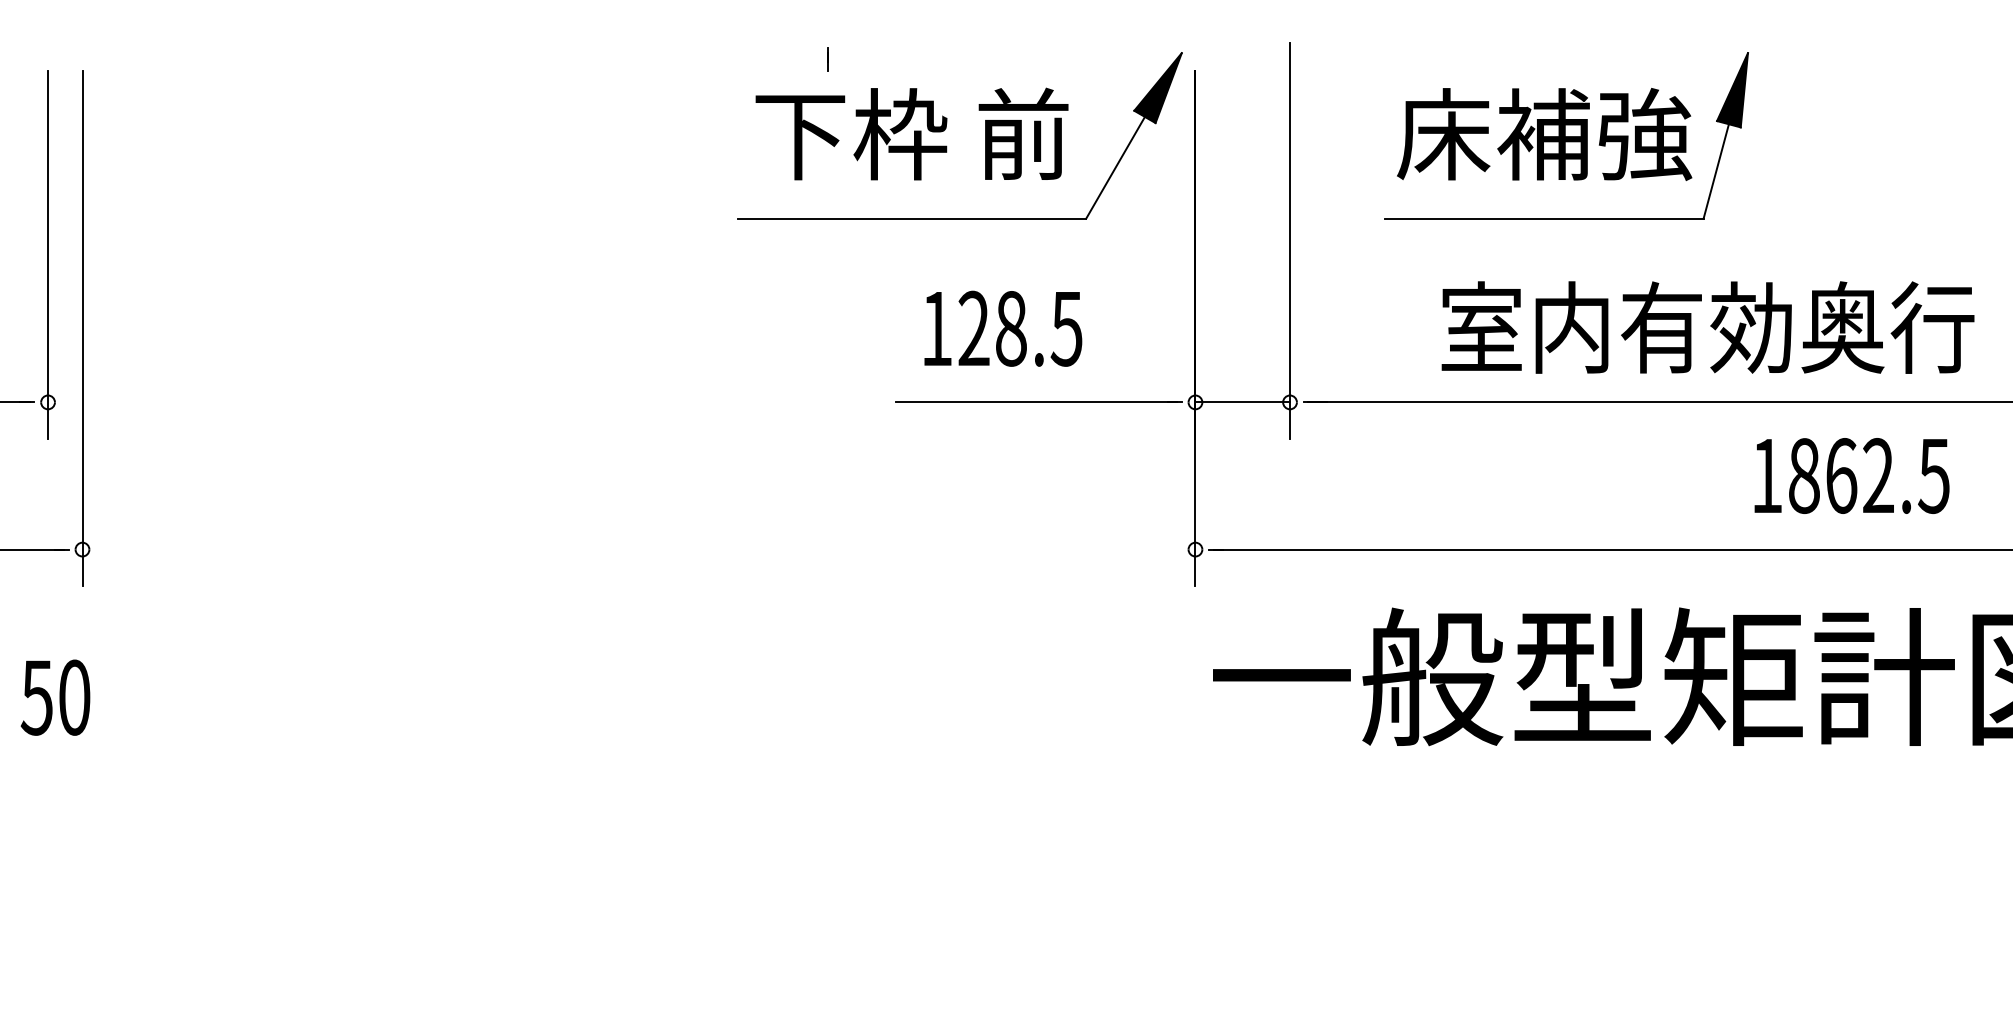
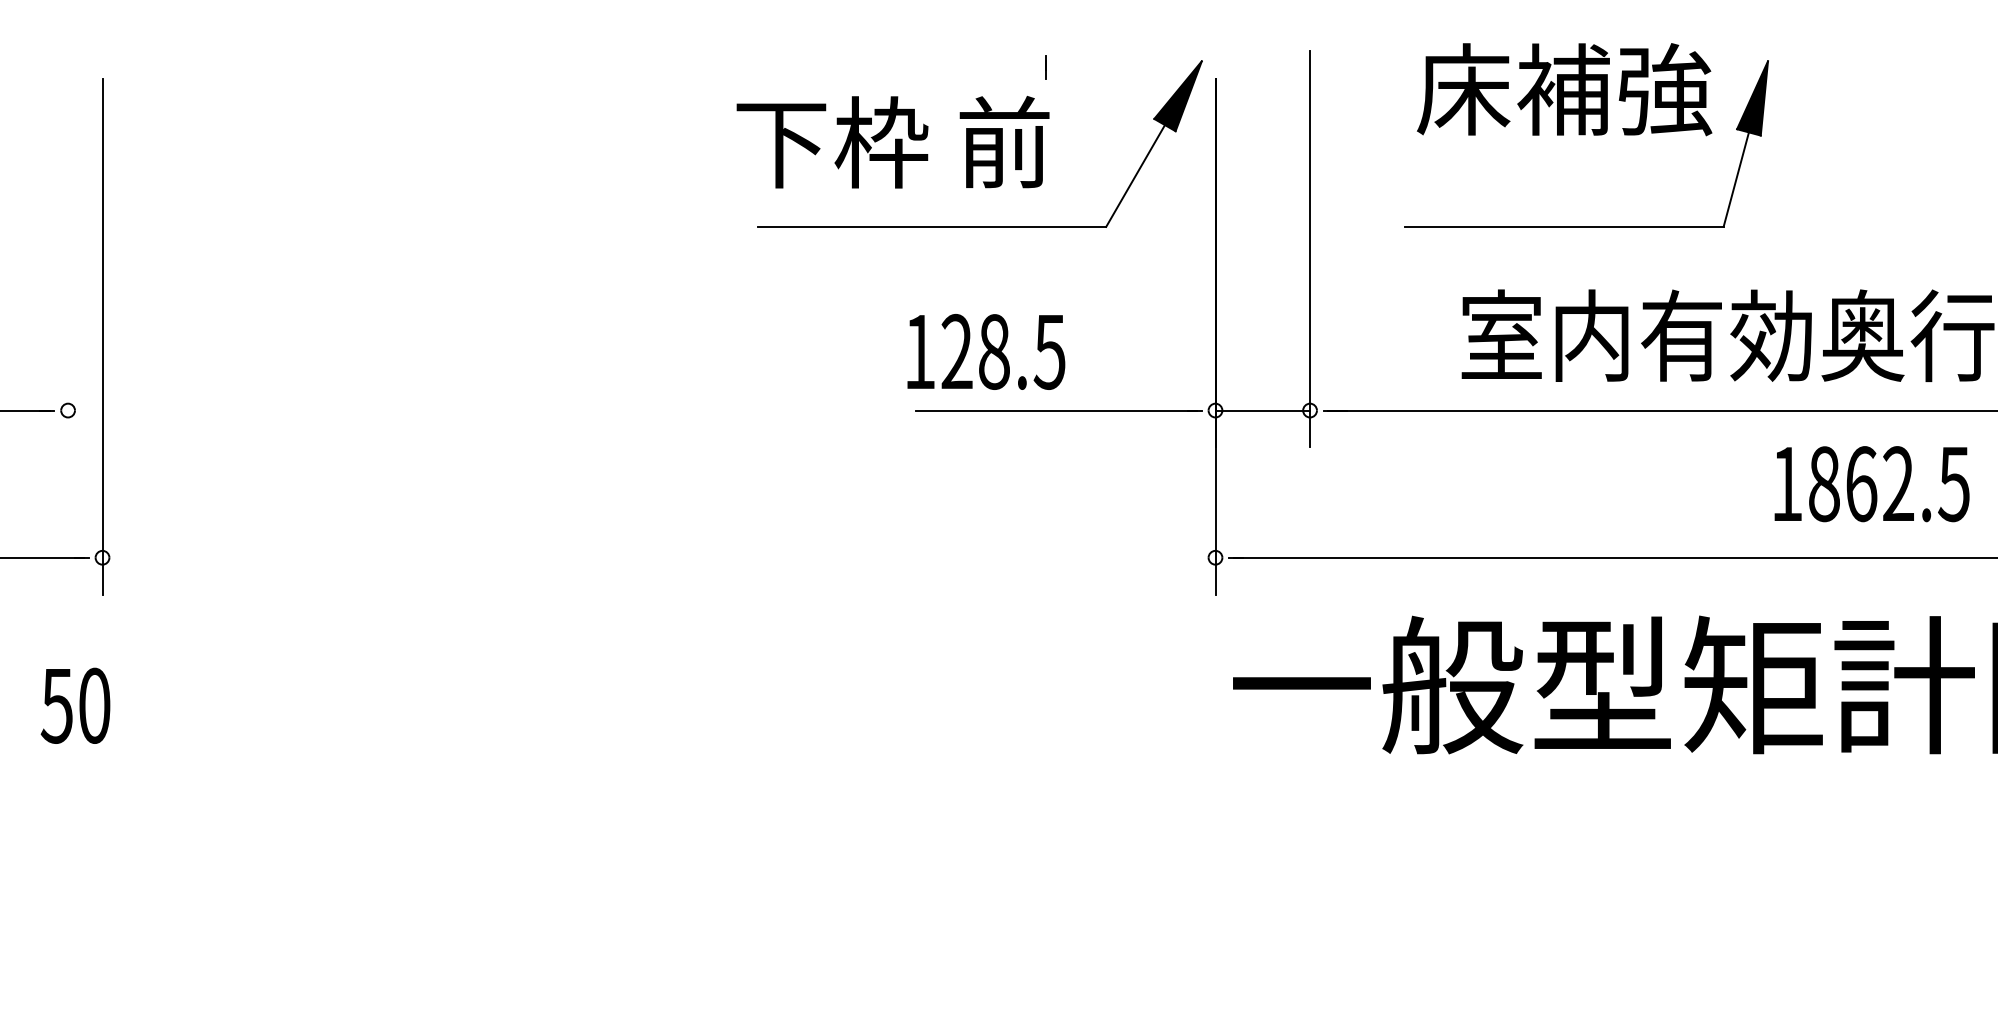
line: (827, 59) -> (1045, 67), moved
text: (911, 133) -> (892, 141), moved
text: (1544, 134) -> (1564, 89), moved
line: (48, 255) -> (68, 263), removed
text: (1003, 328) -> (986, 351), moved

